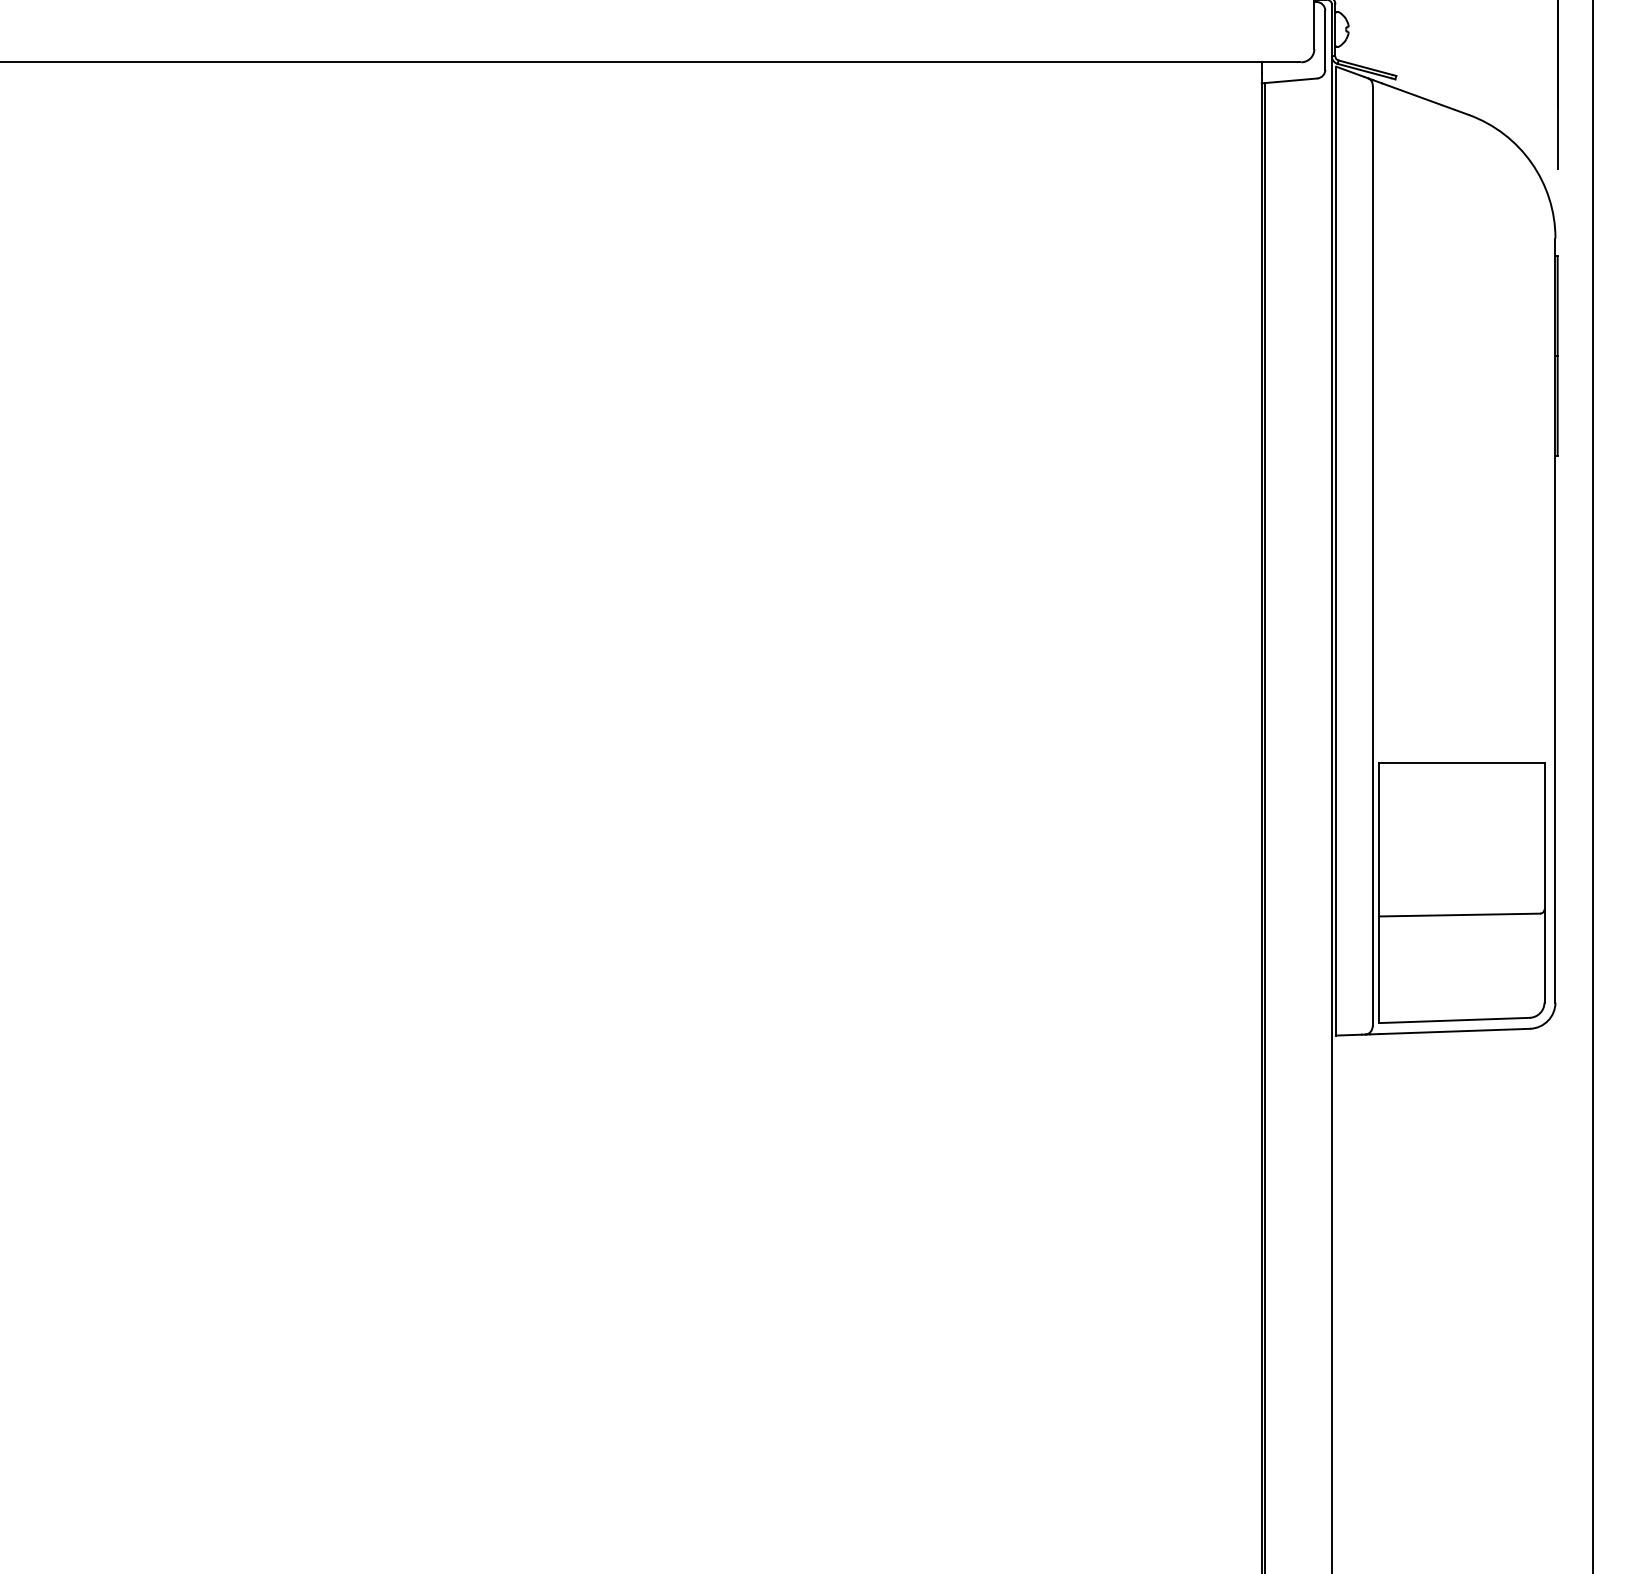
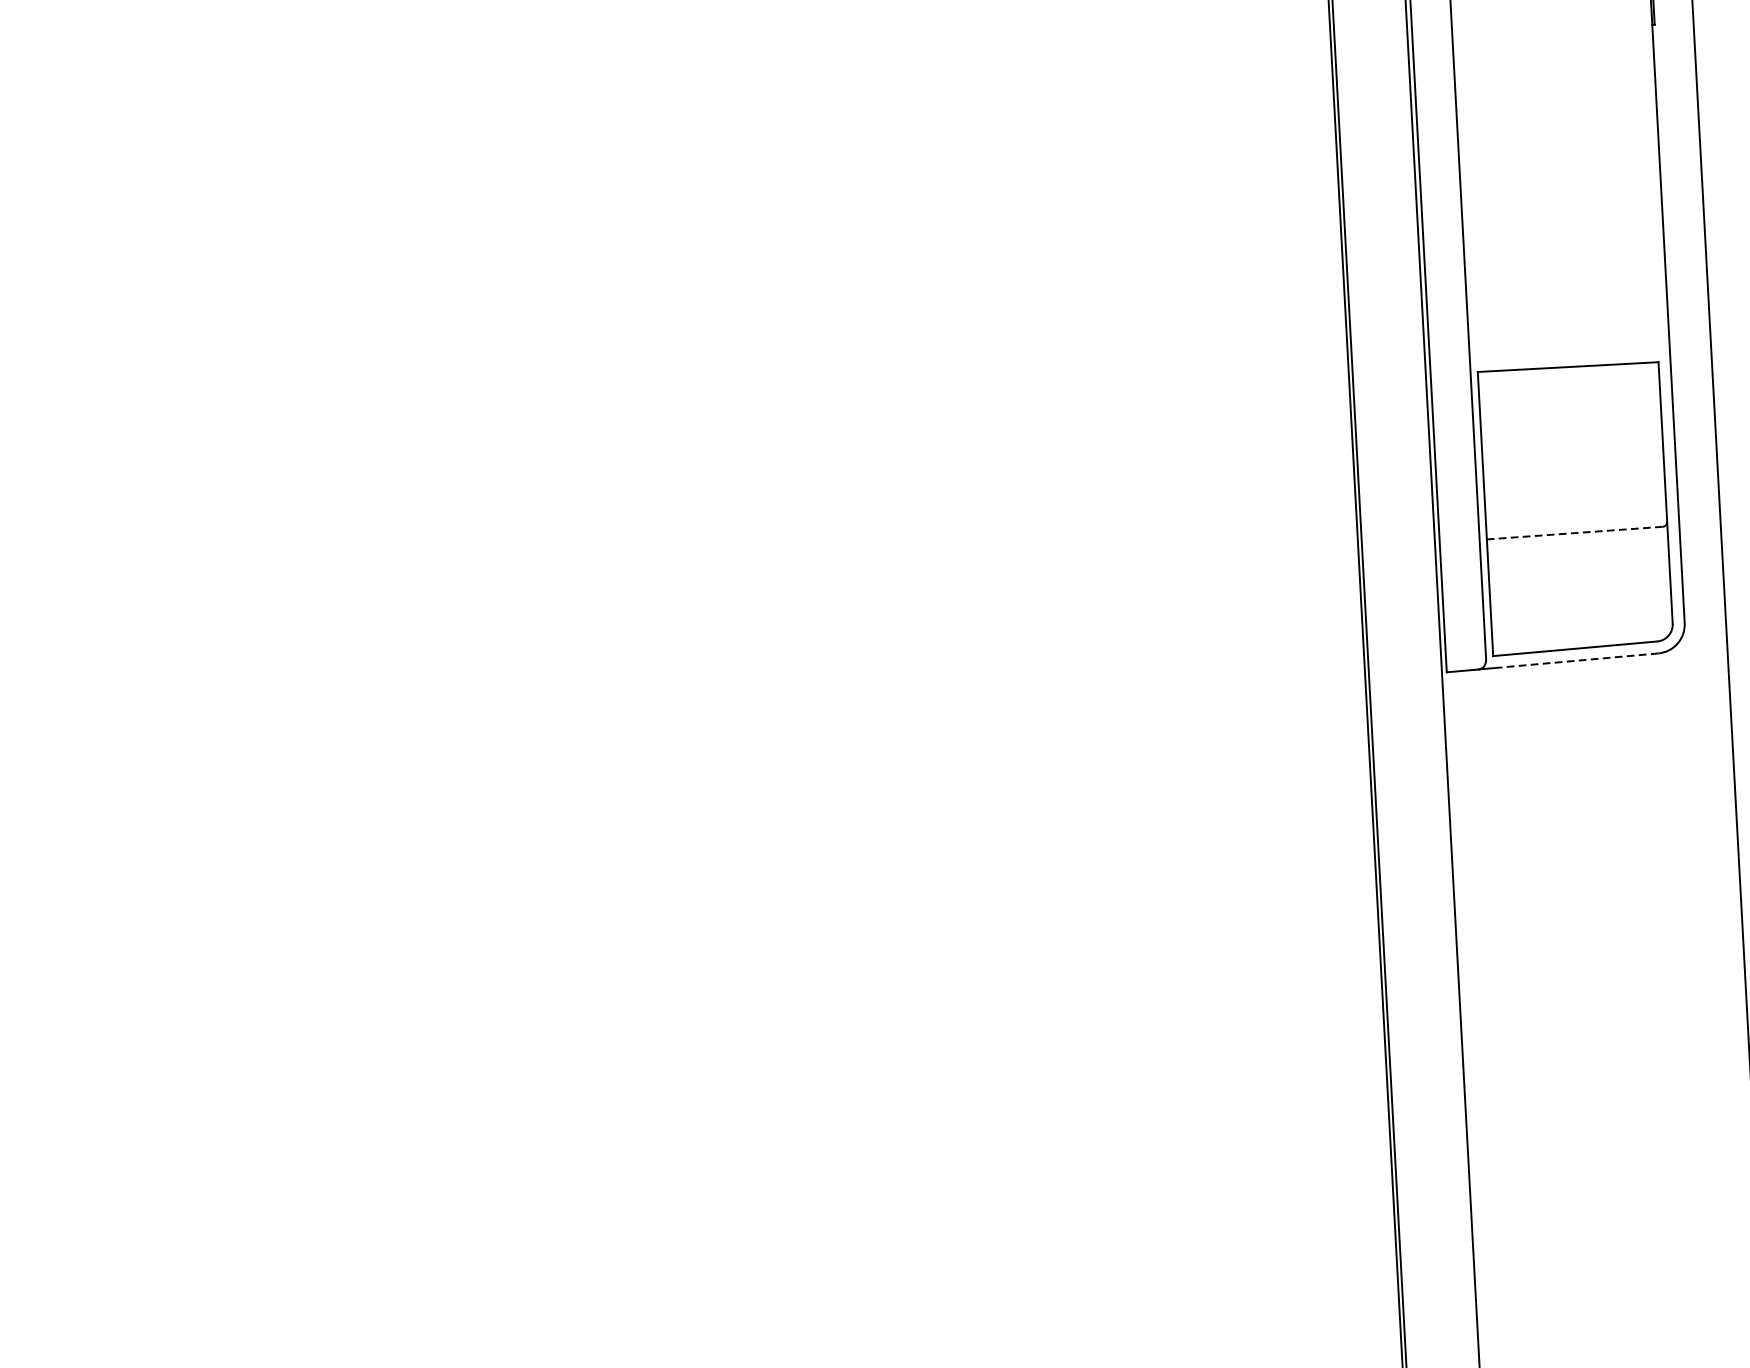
line: (1459, 915) -> (1574, 533), solid -> dashed
line: (1454, 1031) -> (1575, 660), solid -> dashed

